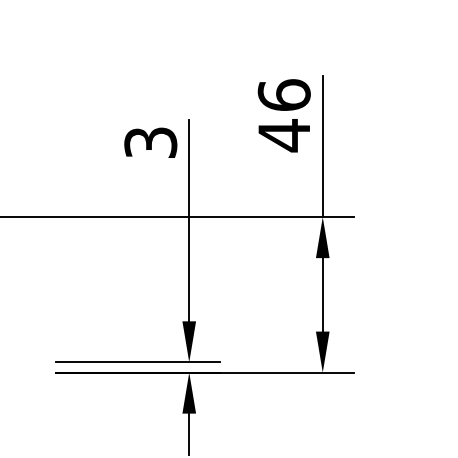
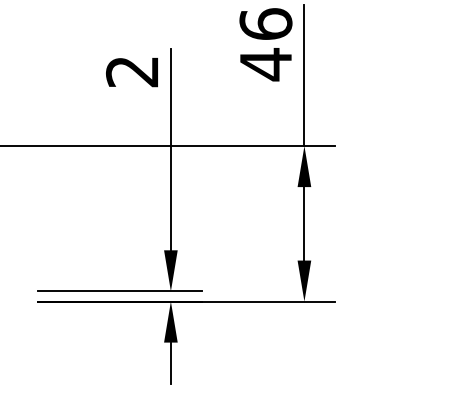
text: (150, 142) -> (132, 71), 3 -> 2

